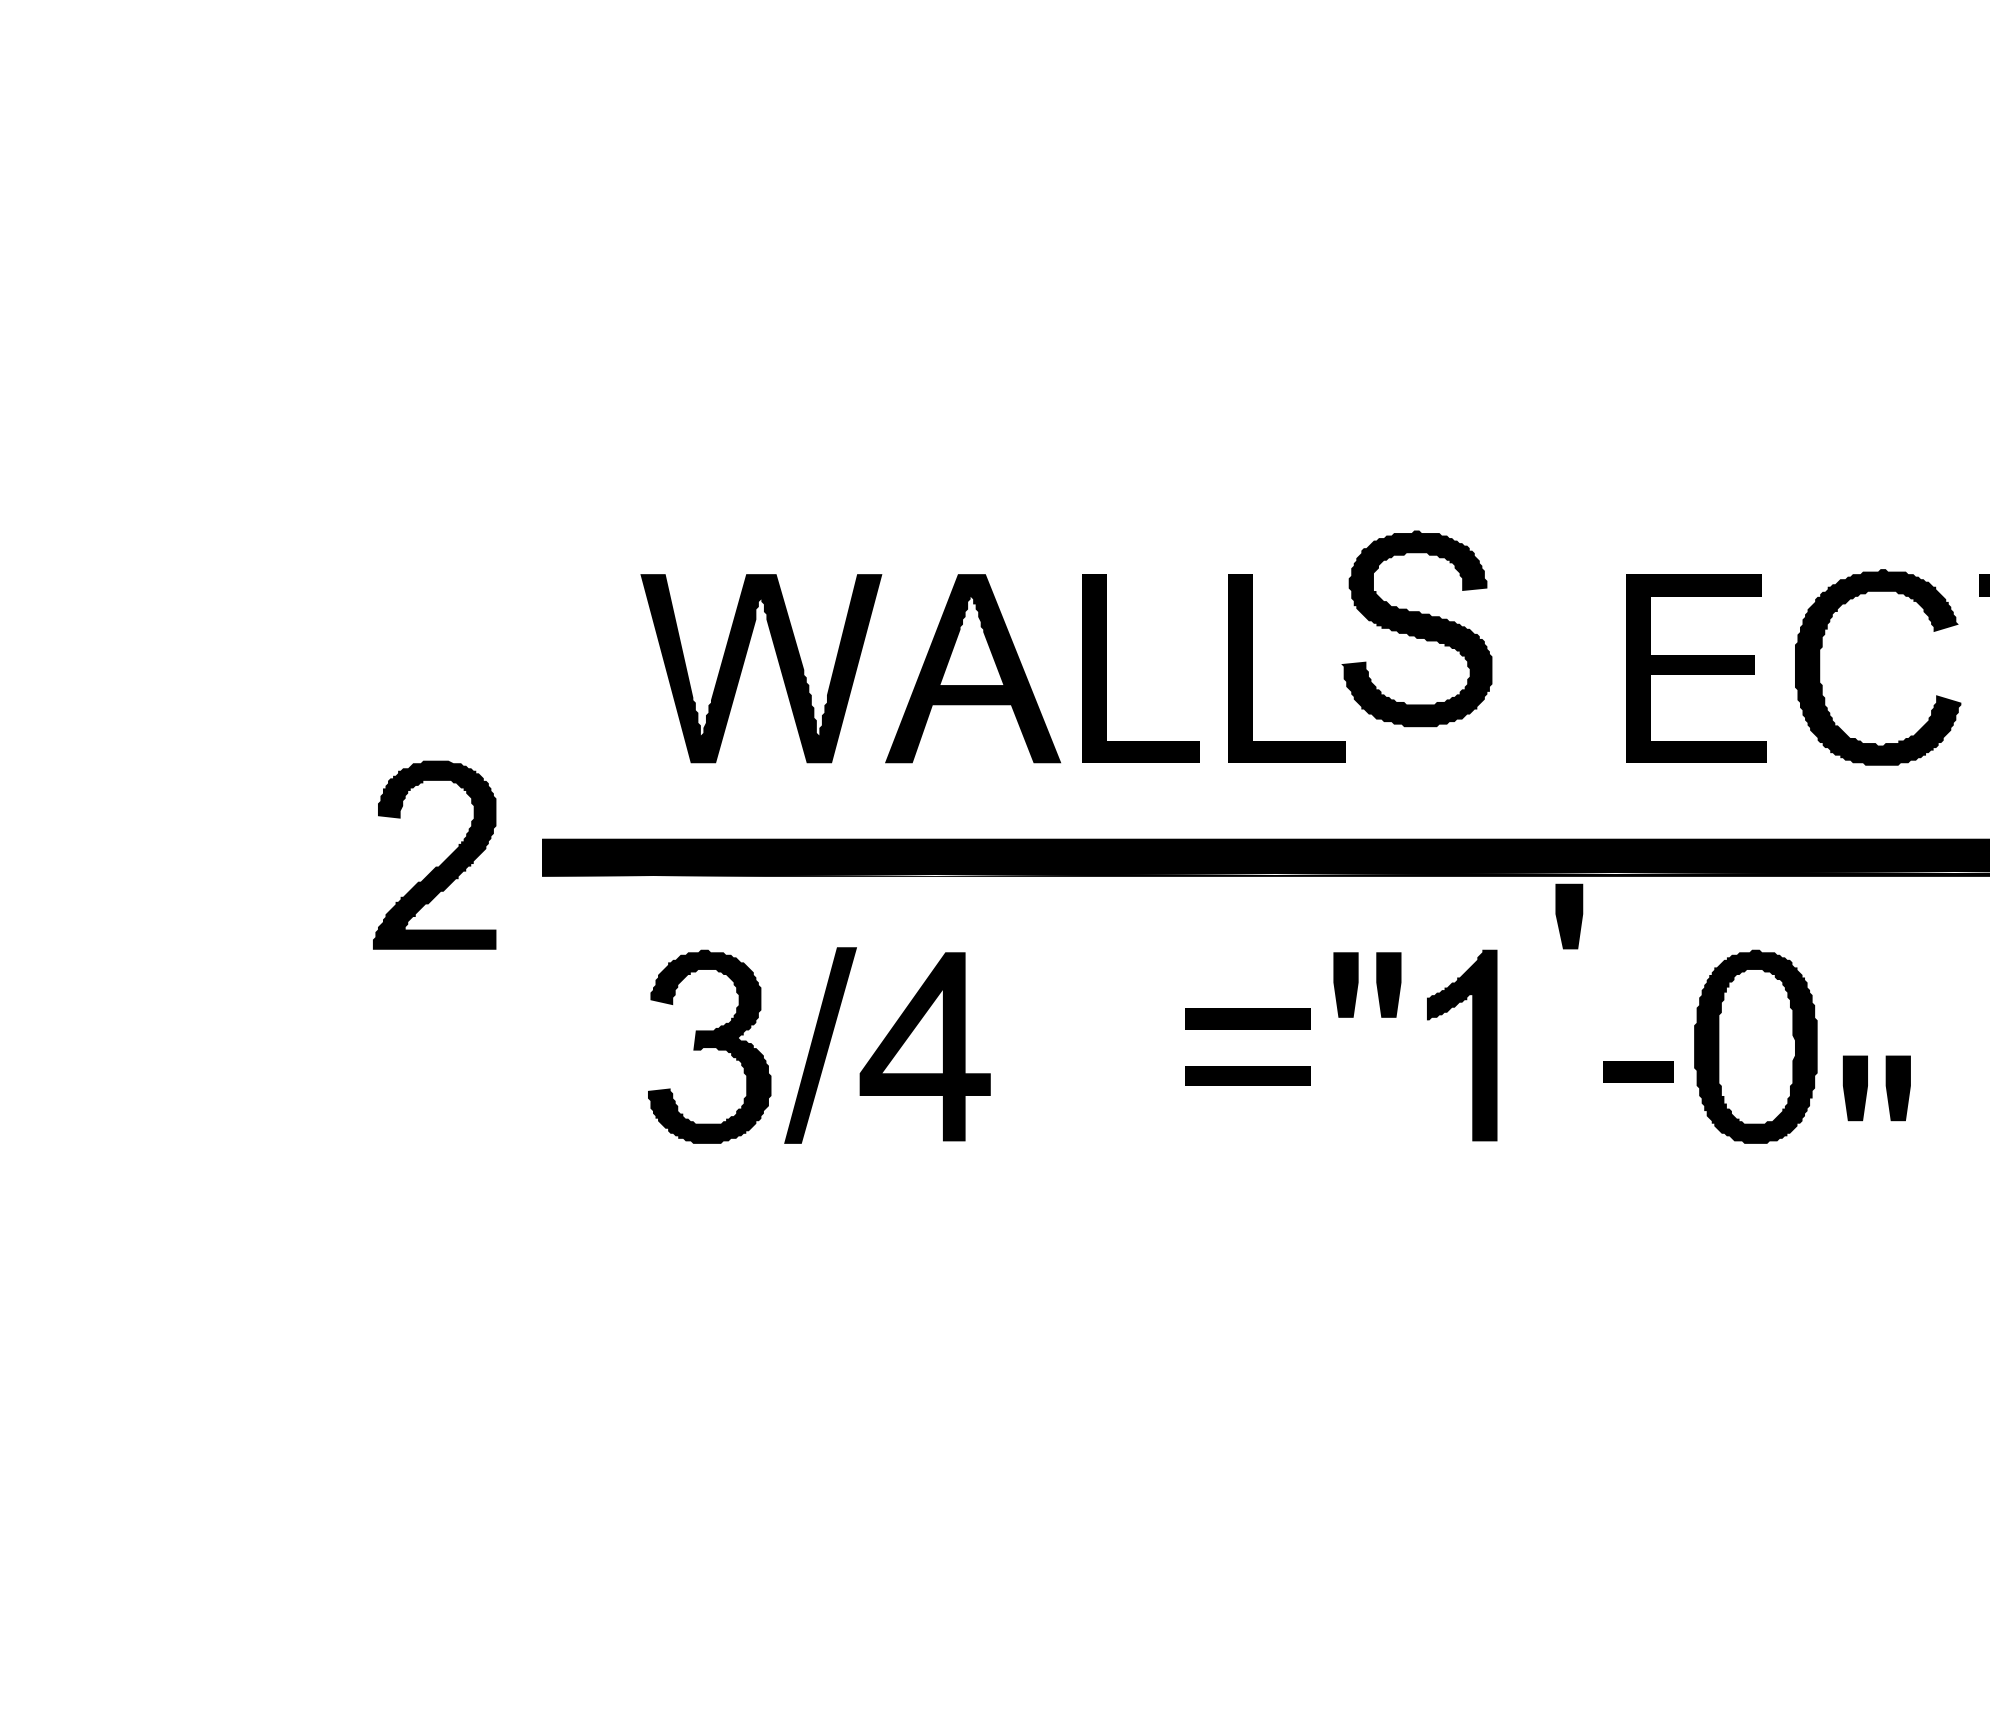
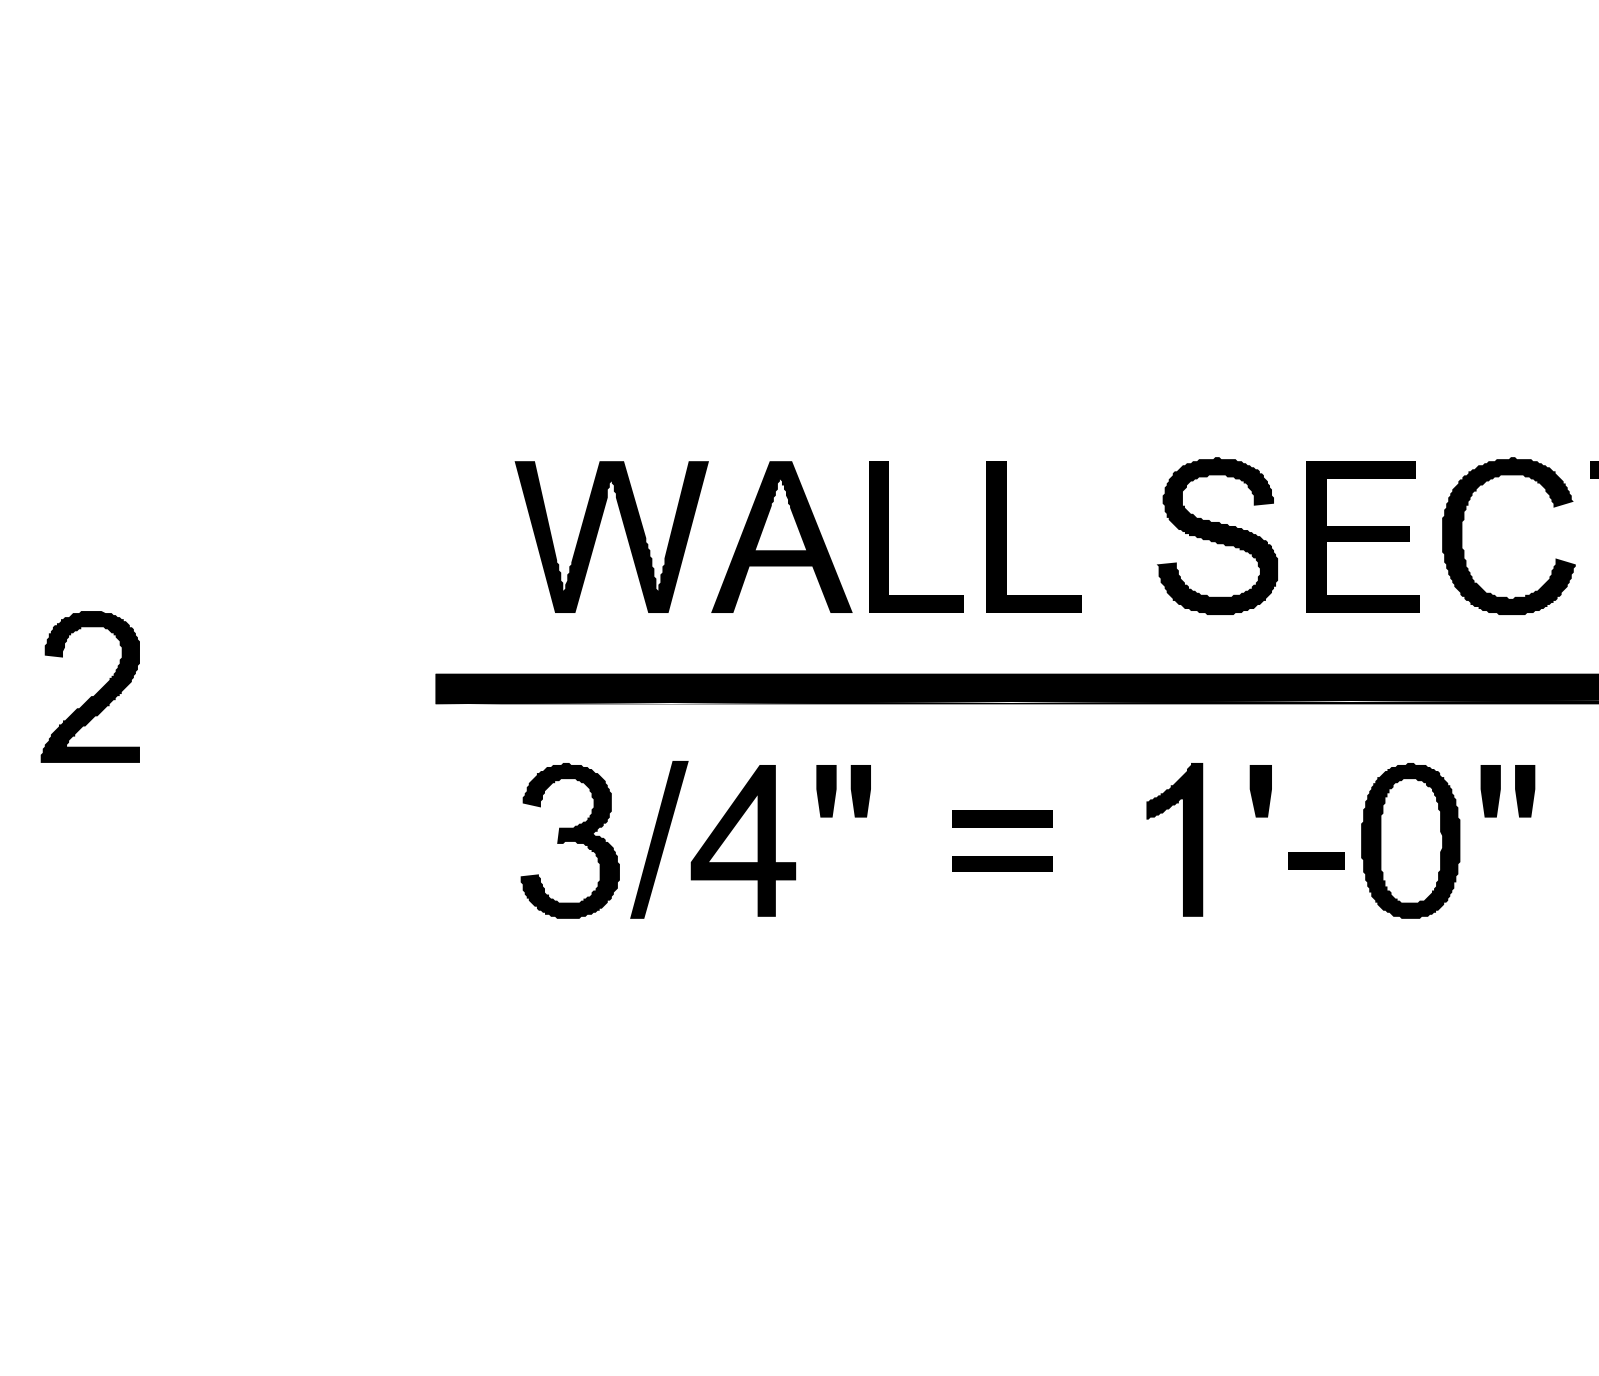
part: (1416, 628) -> (1217, 535), moved
part: (442, 862) -> (96, 692), moved
part: (1568, 916) -> (1260, 791), moved
part: (1358, 985) -> (836, 791), moved
part: (1867, 1088) -> (1500, 791), moved

